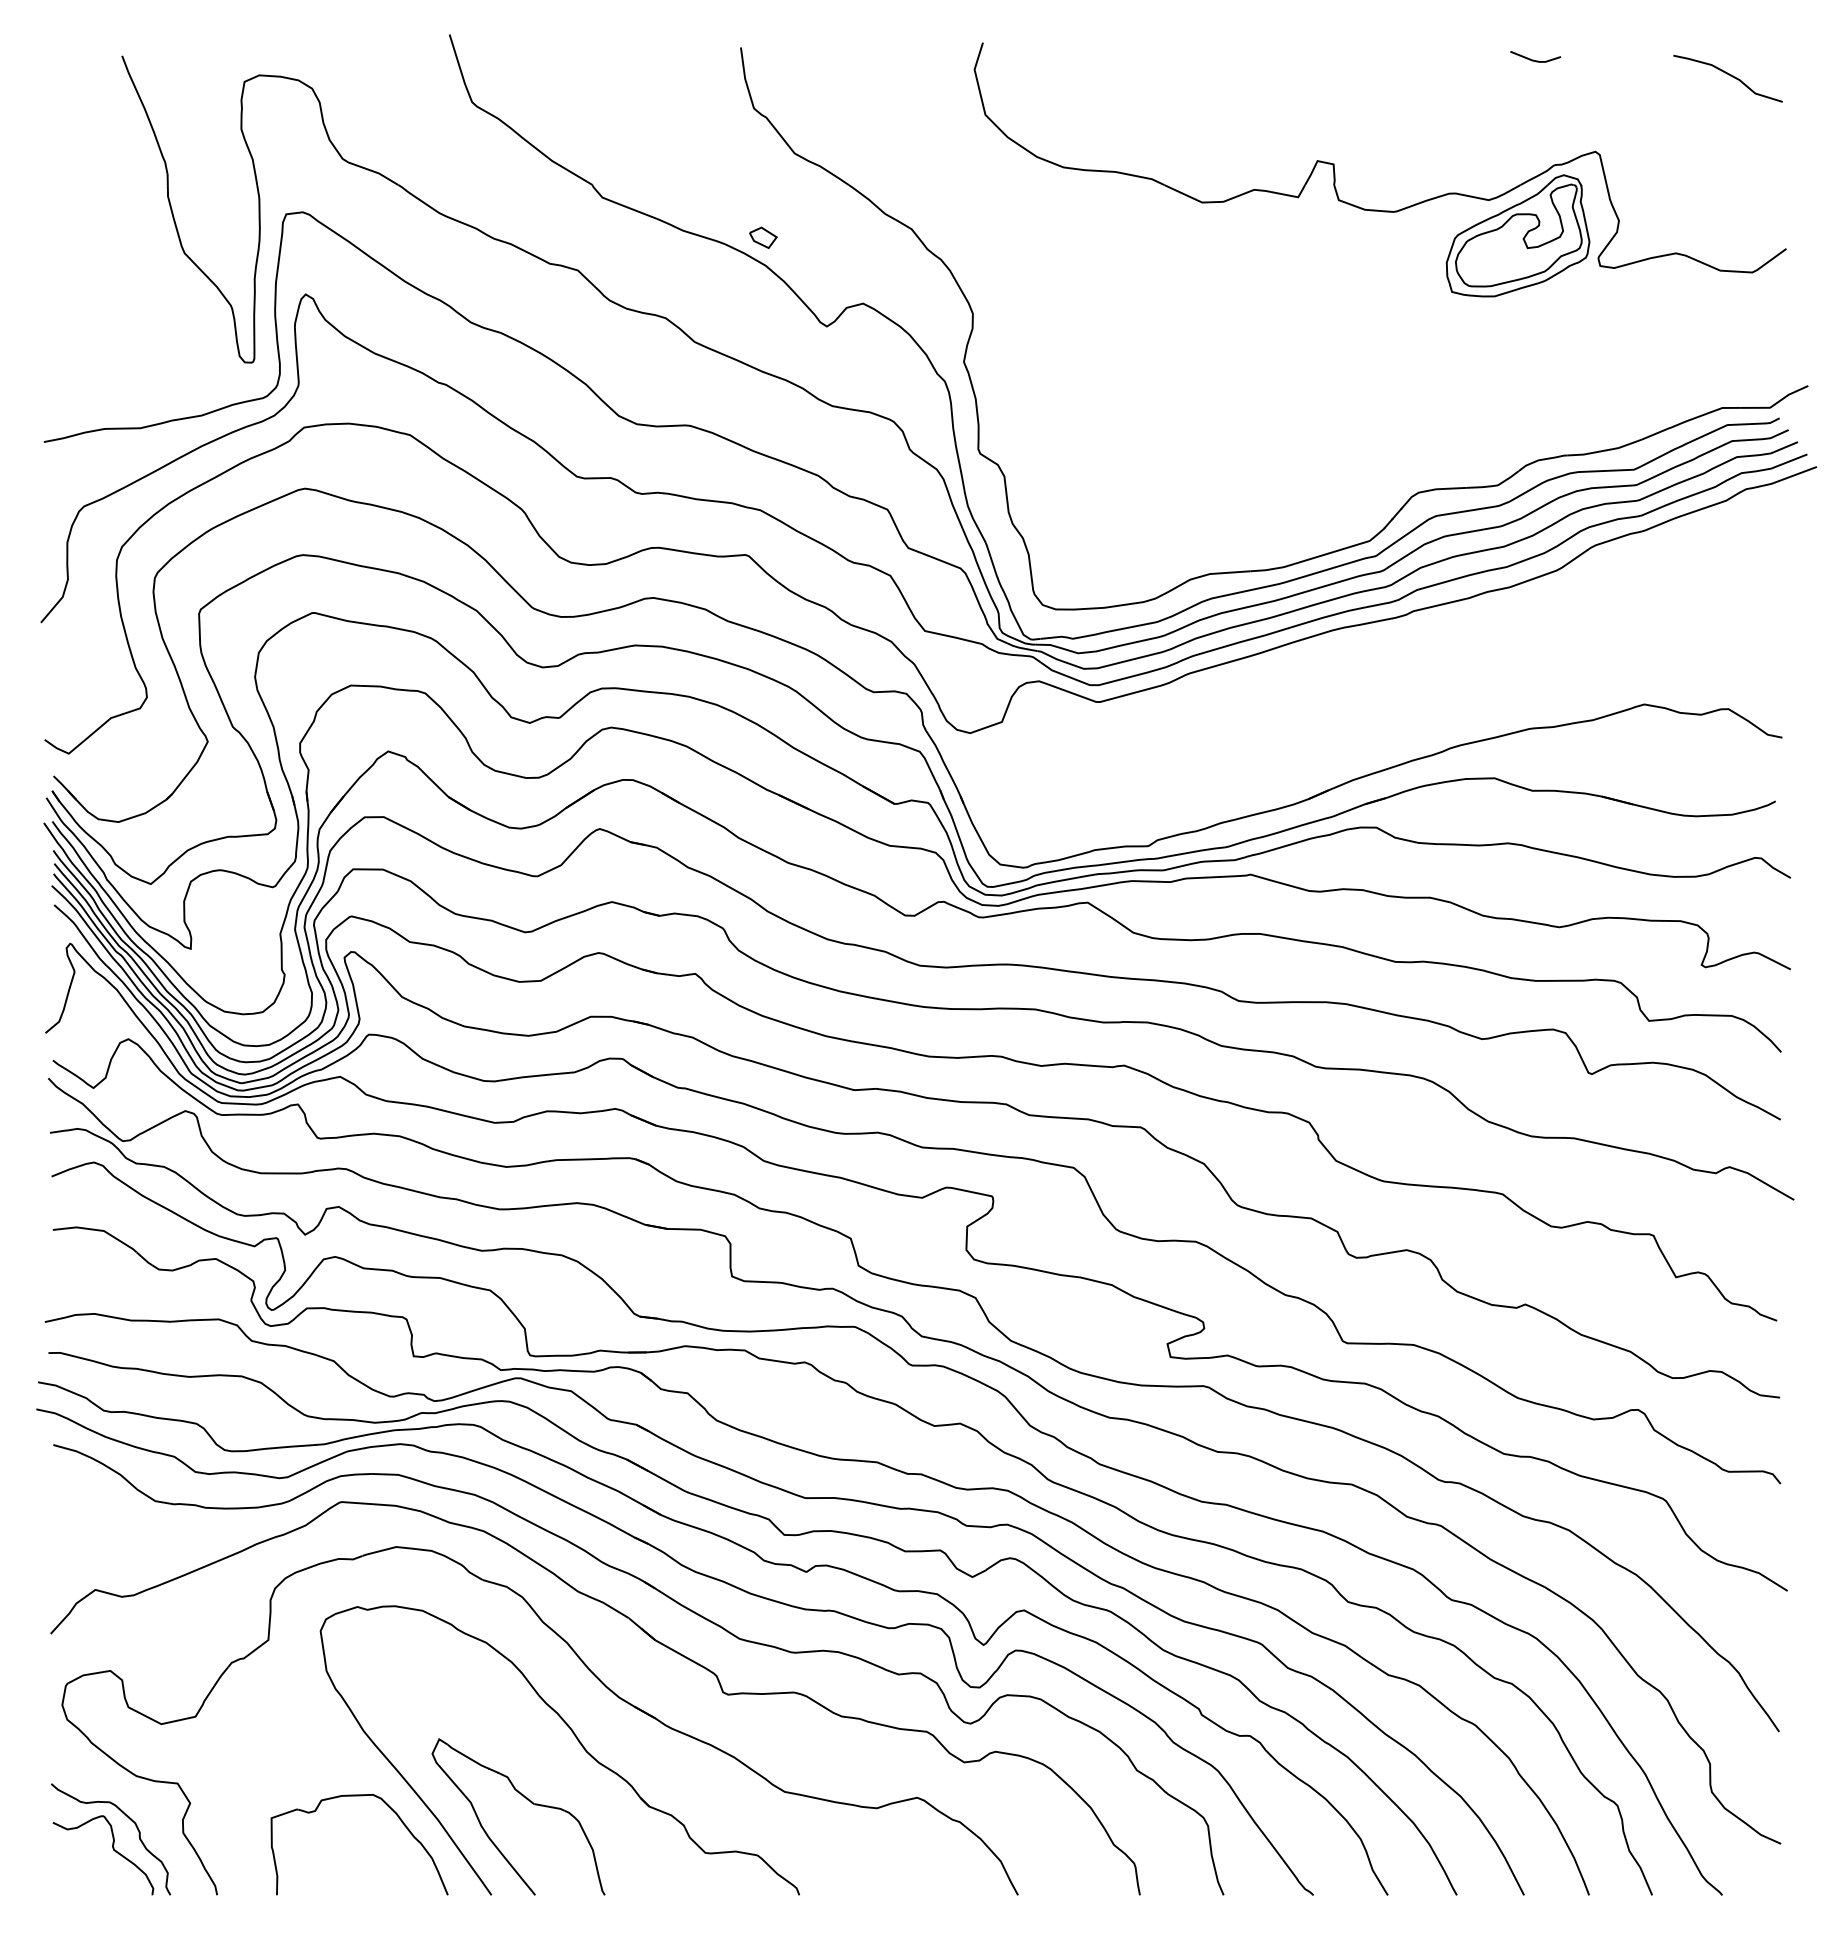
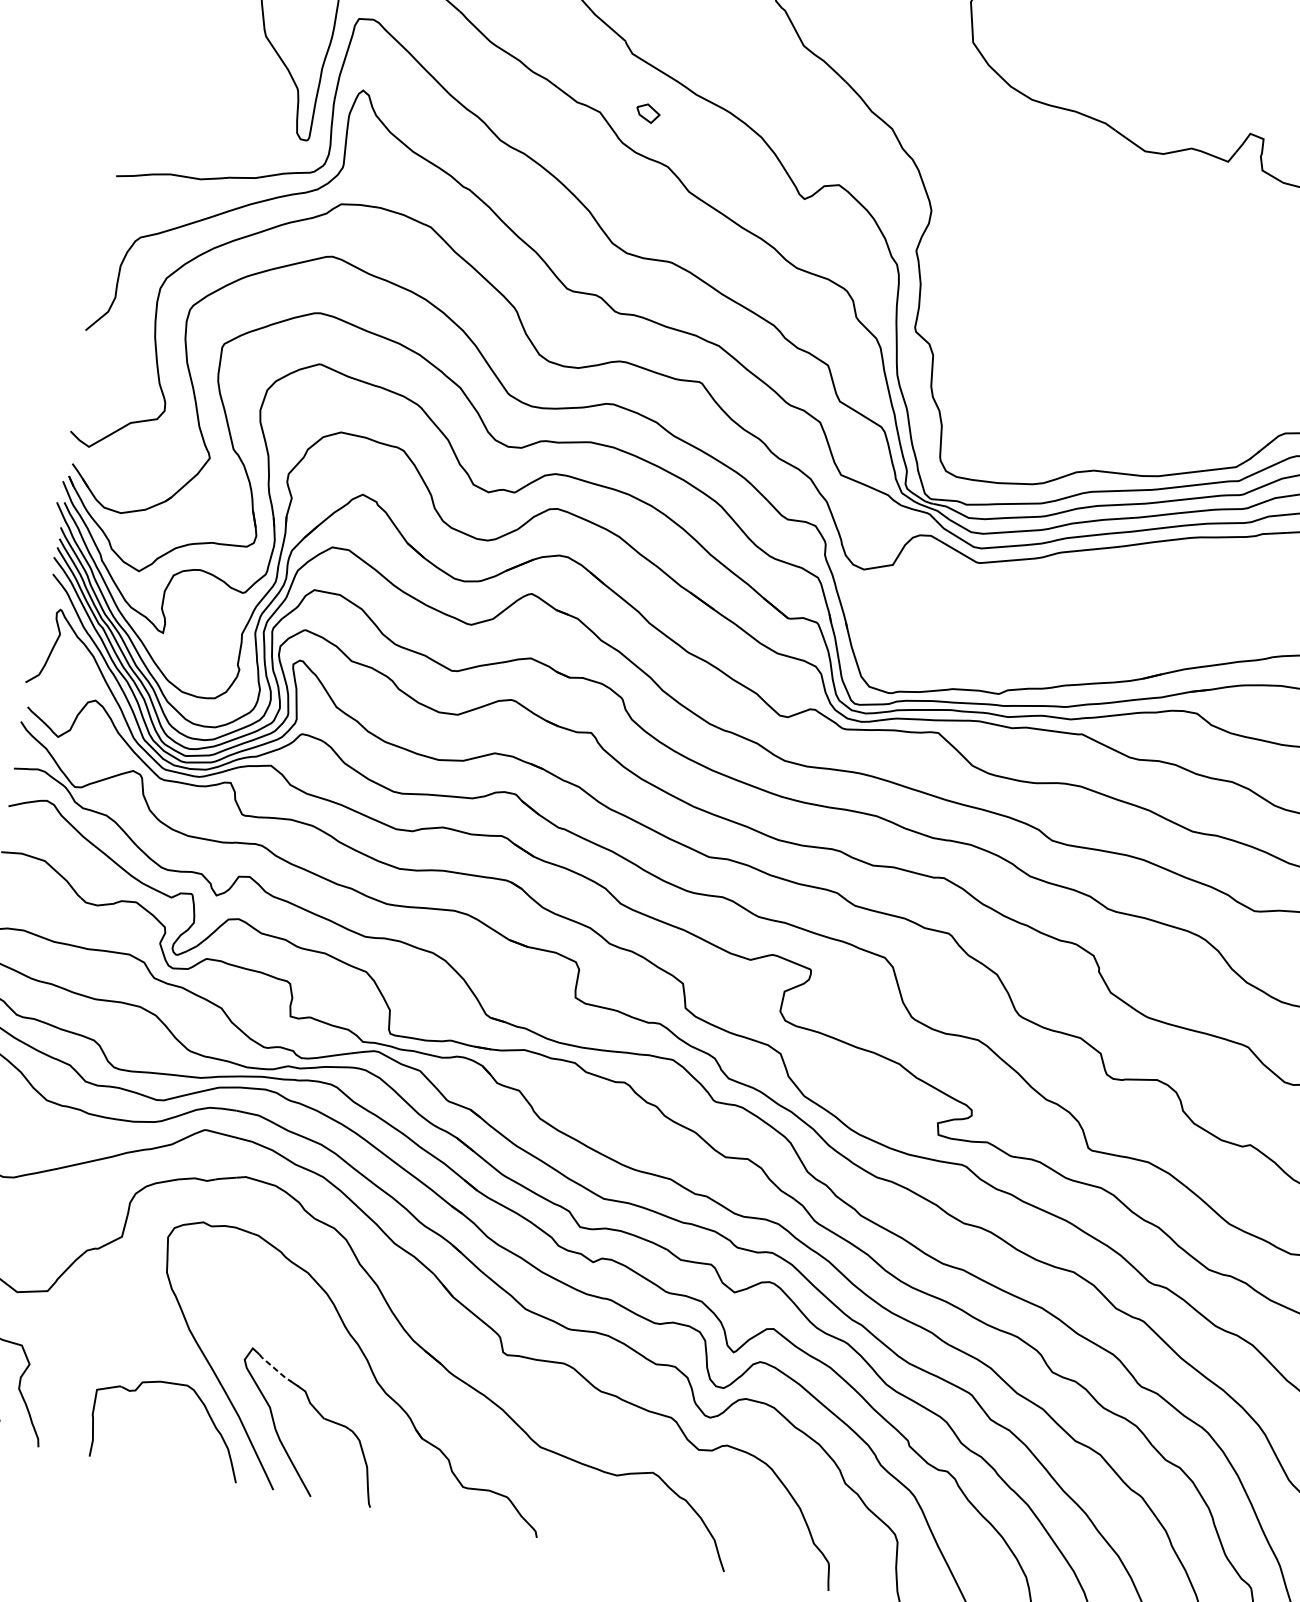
part: (763, 237) -> (648, 113), moved
line: (468, 1757) -> (275, 1368), solid -> dashed

